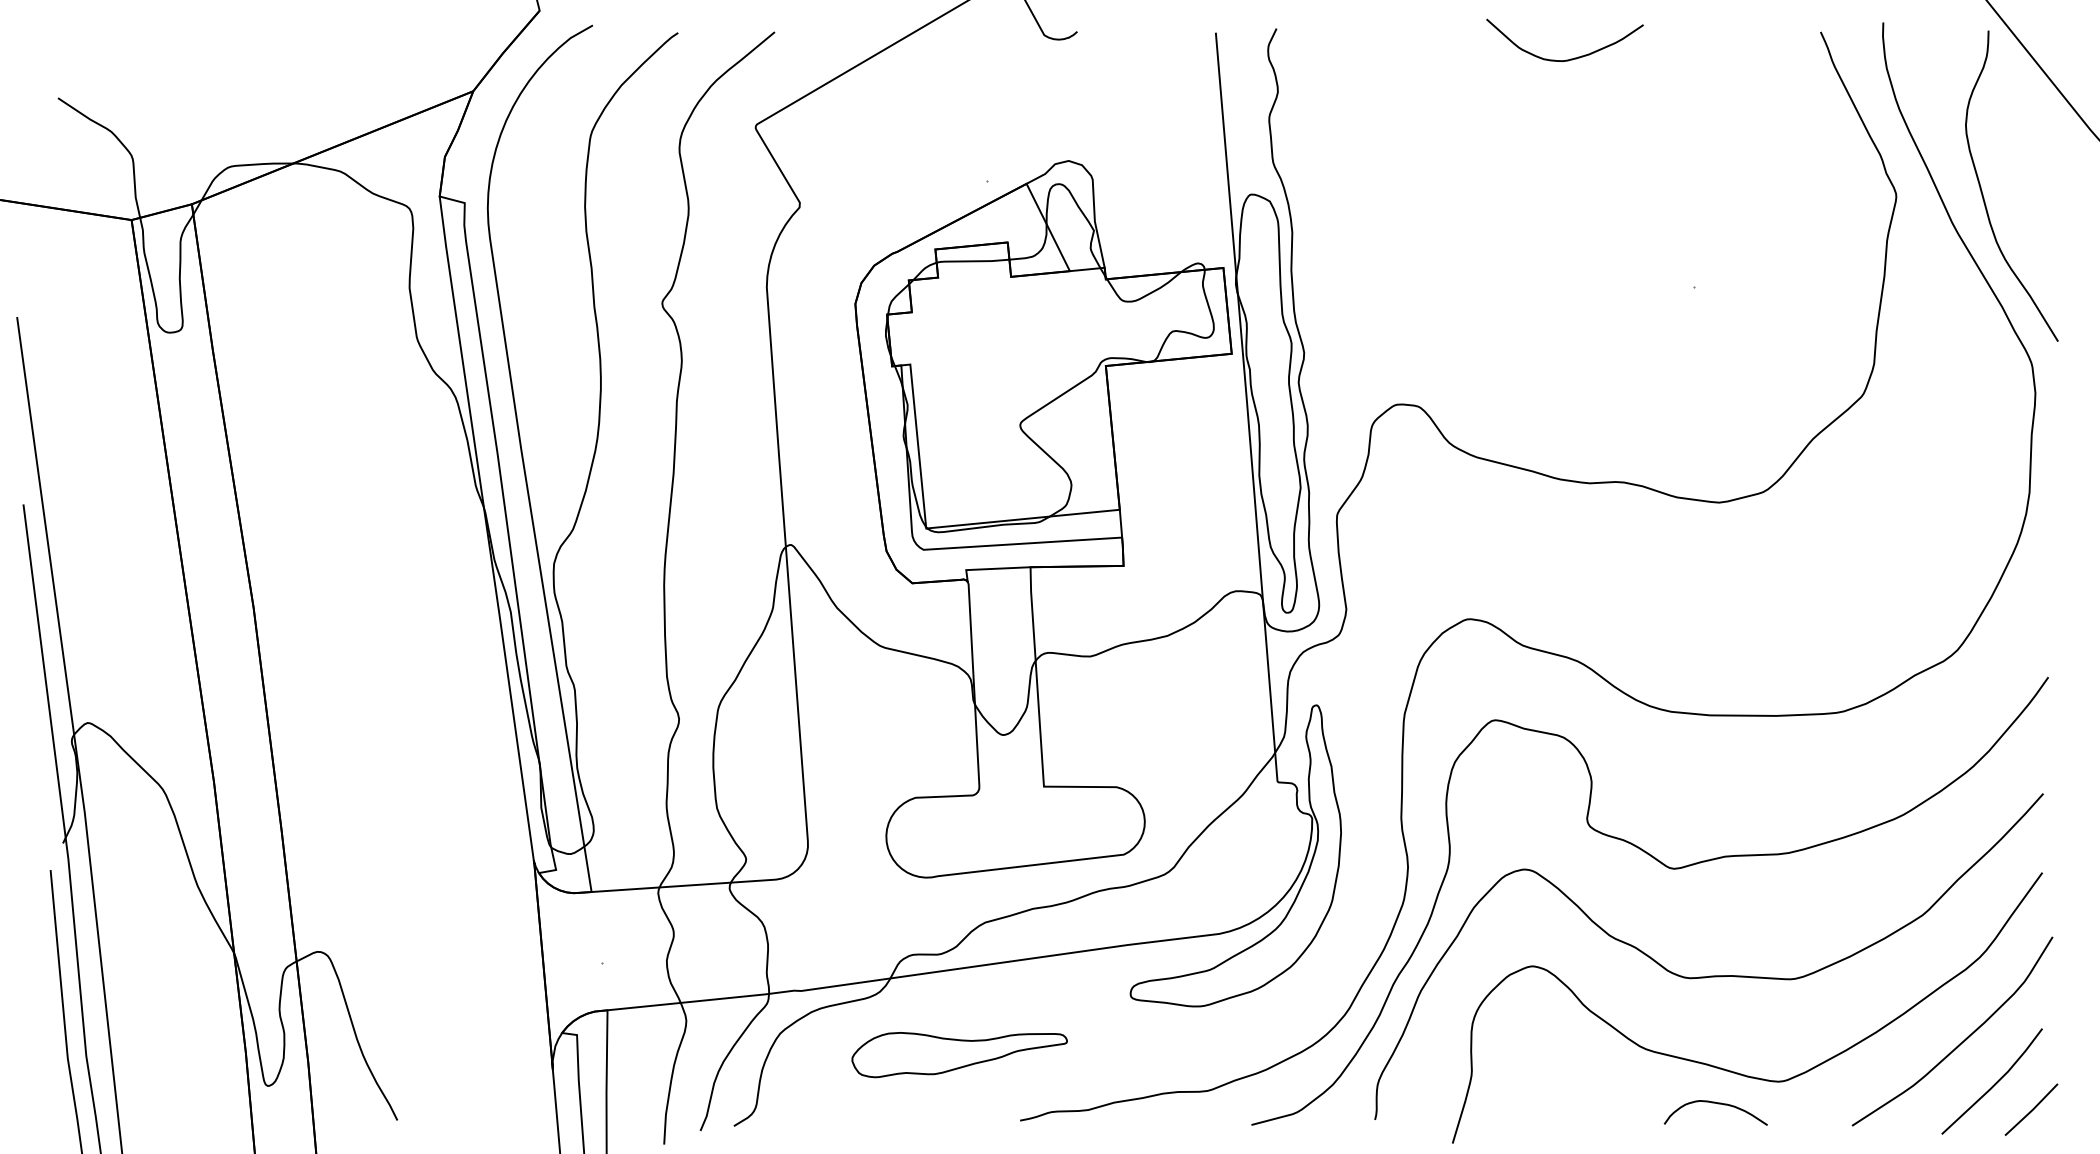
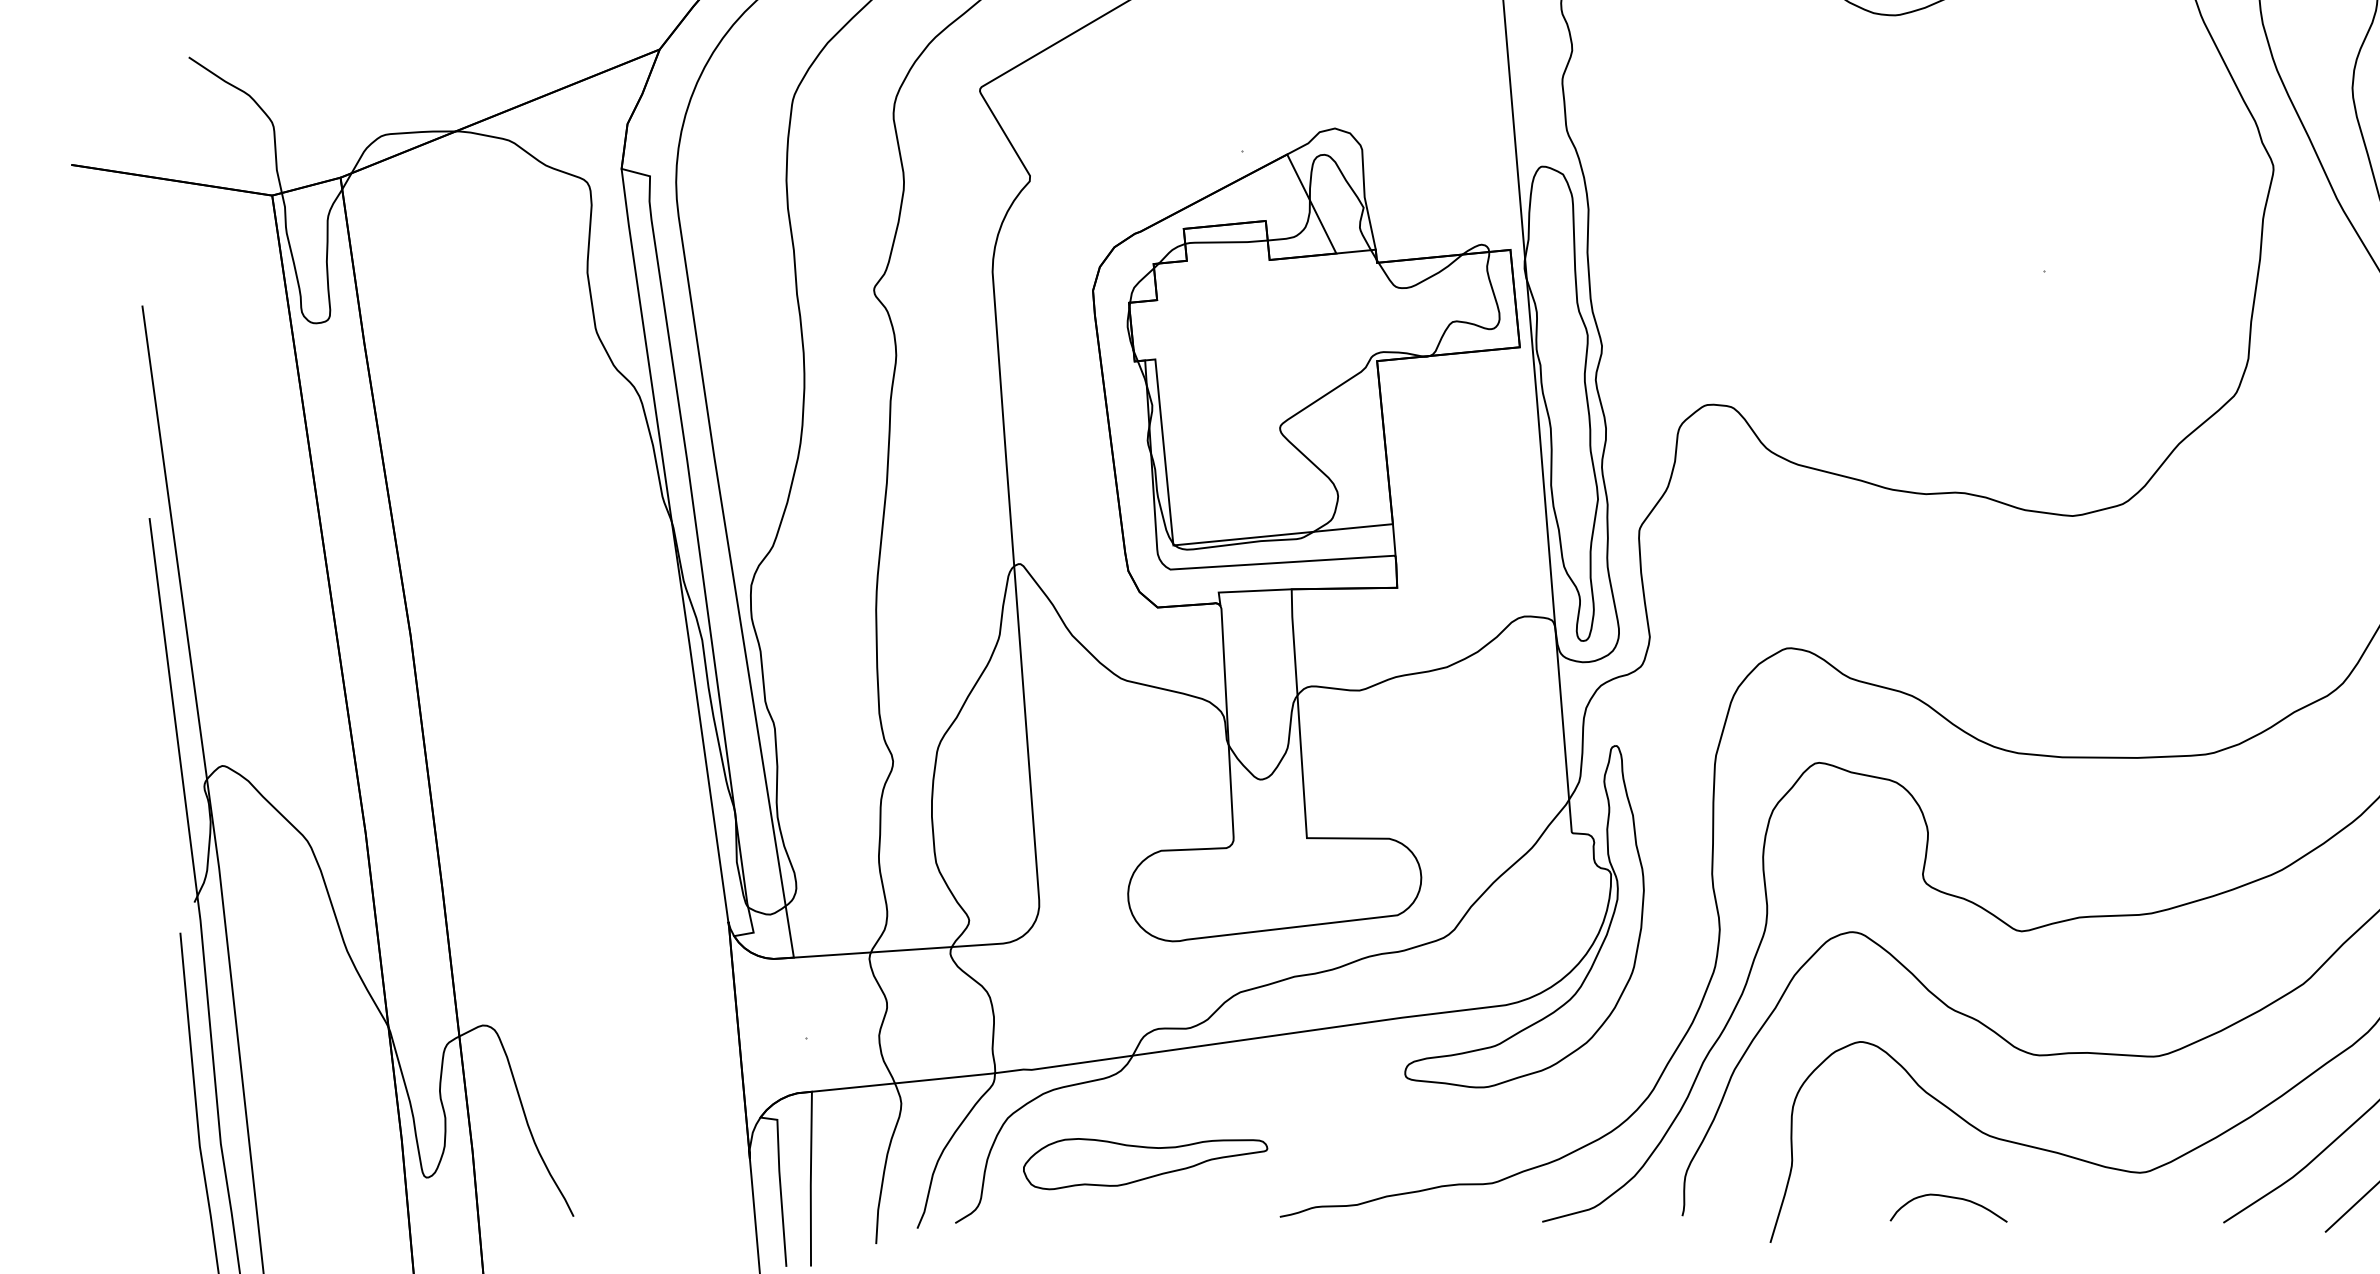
part: (959, 1055) -> (1145, 1164), moved
curve: (1718, 1104) -> (1951, 1198), moved

